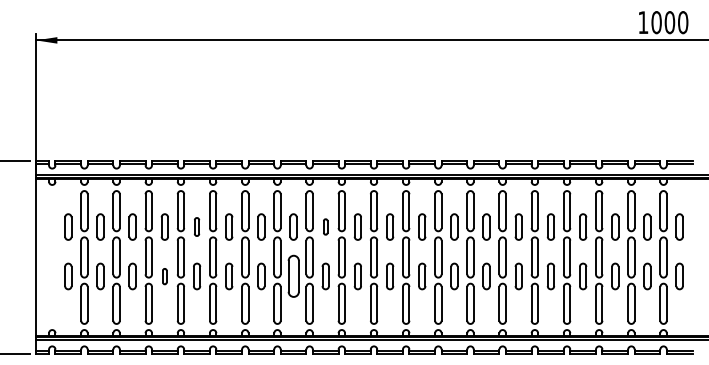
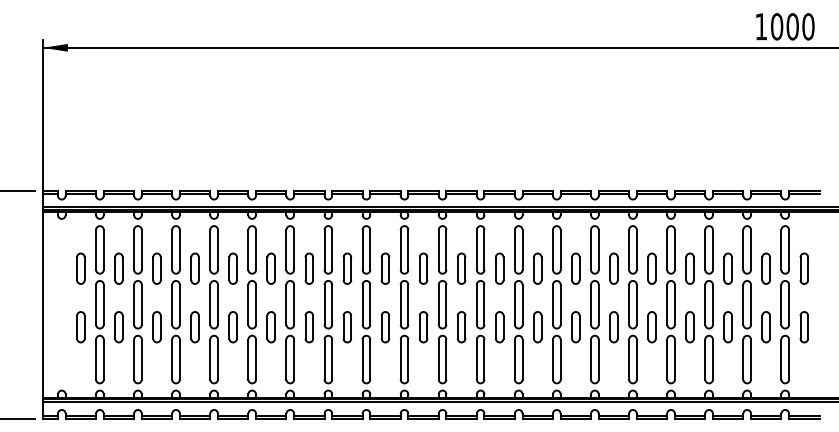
part: (196, 226) -> (232, 268), size x1.43
part: (325, 226) -> (385, 268), size x1.67
part: (164, 276) -> (194, 327), size x1.67
part: (292, 276) -> (346, 327), size x0.62

